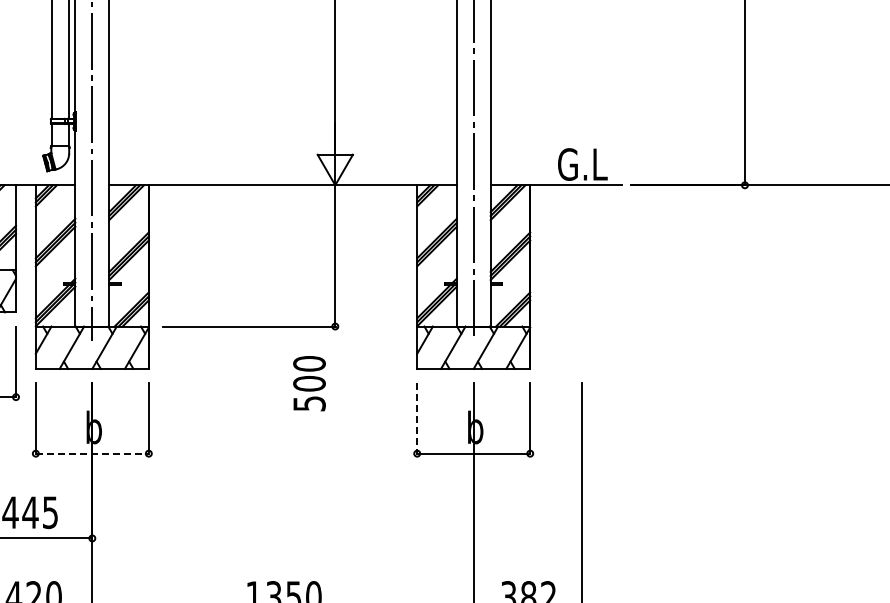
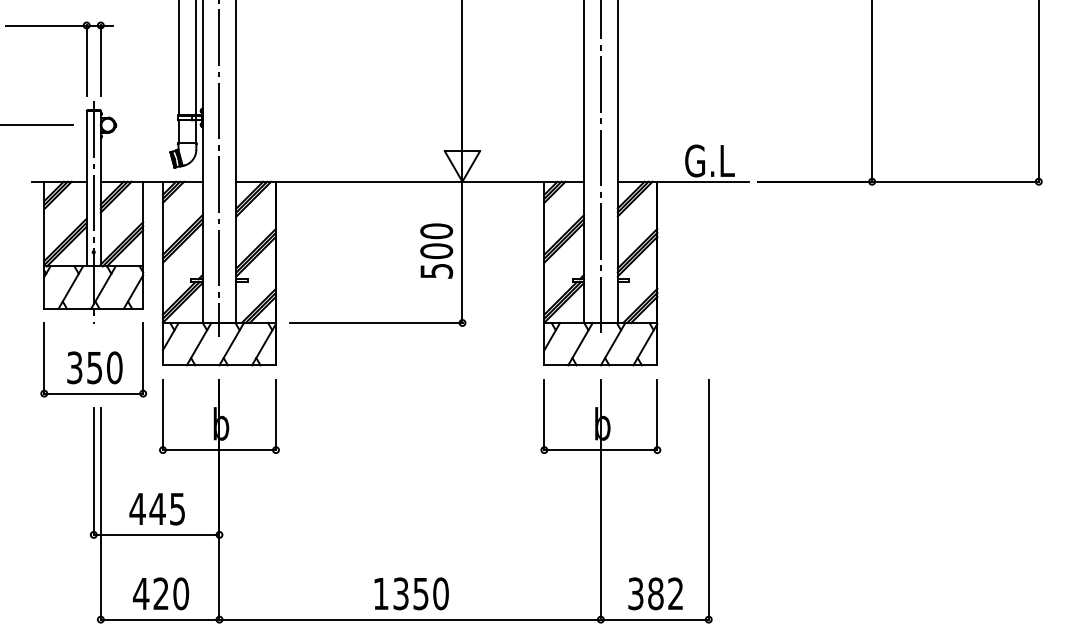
text: (309, 383) -> (436, 250), moved
line: (417, 419) -> (544, 415), dashed -> solid
line: (92, 454) -> (219, 450), dashed -> solid

